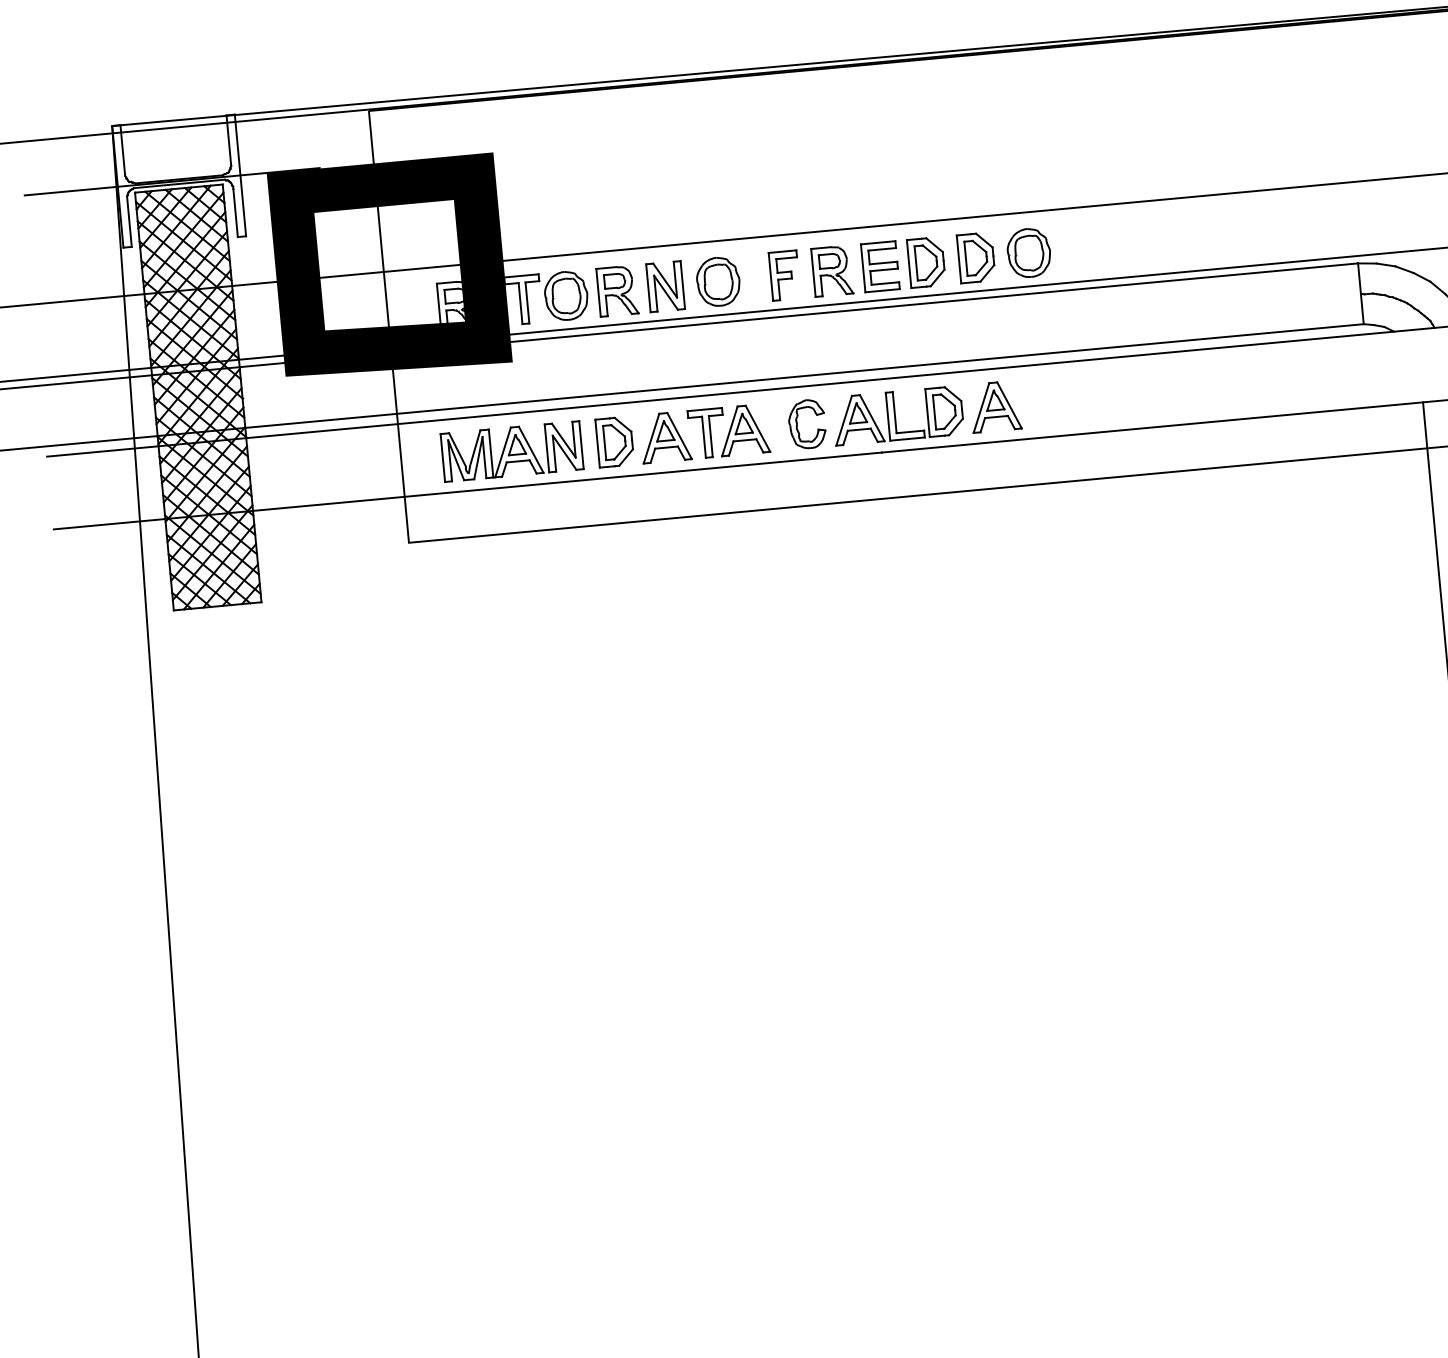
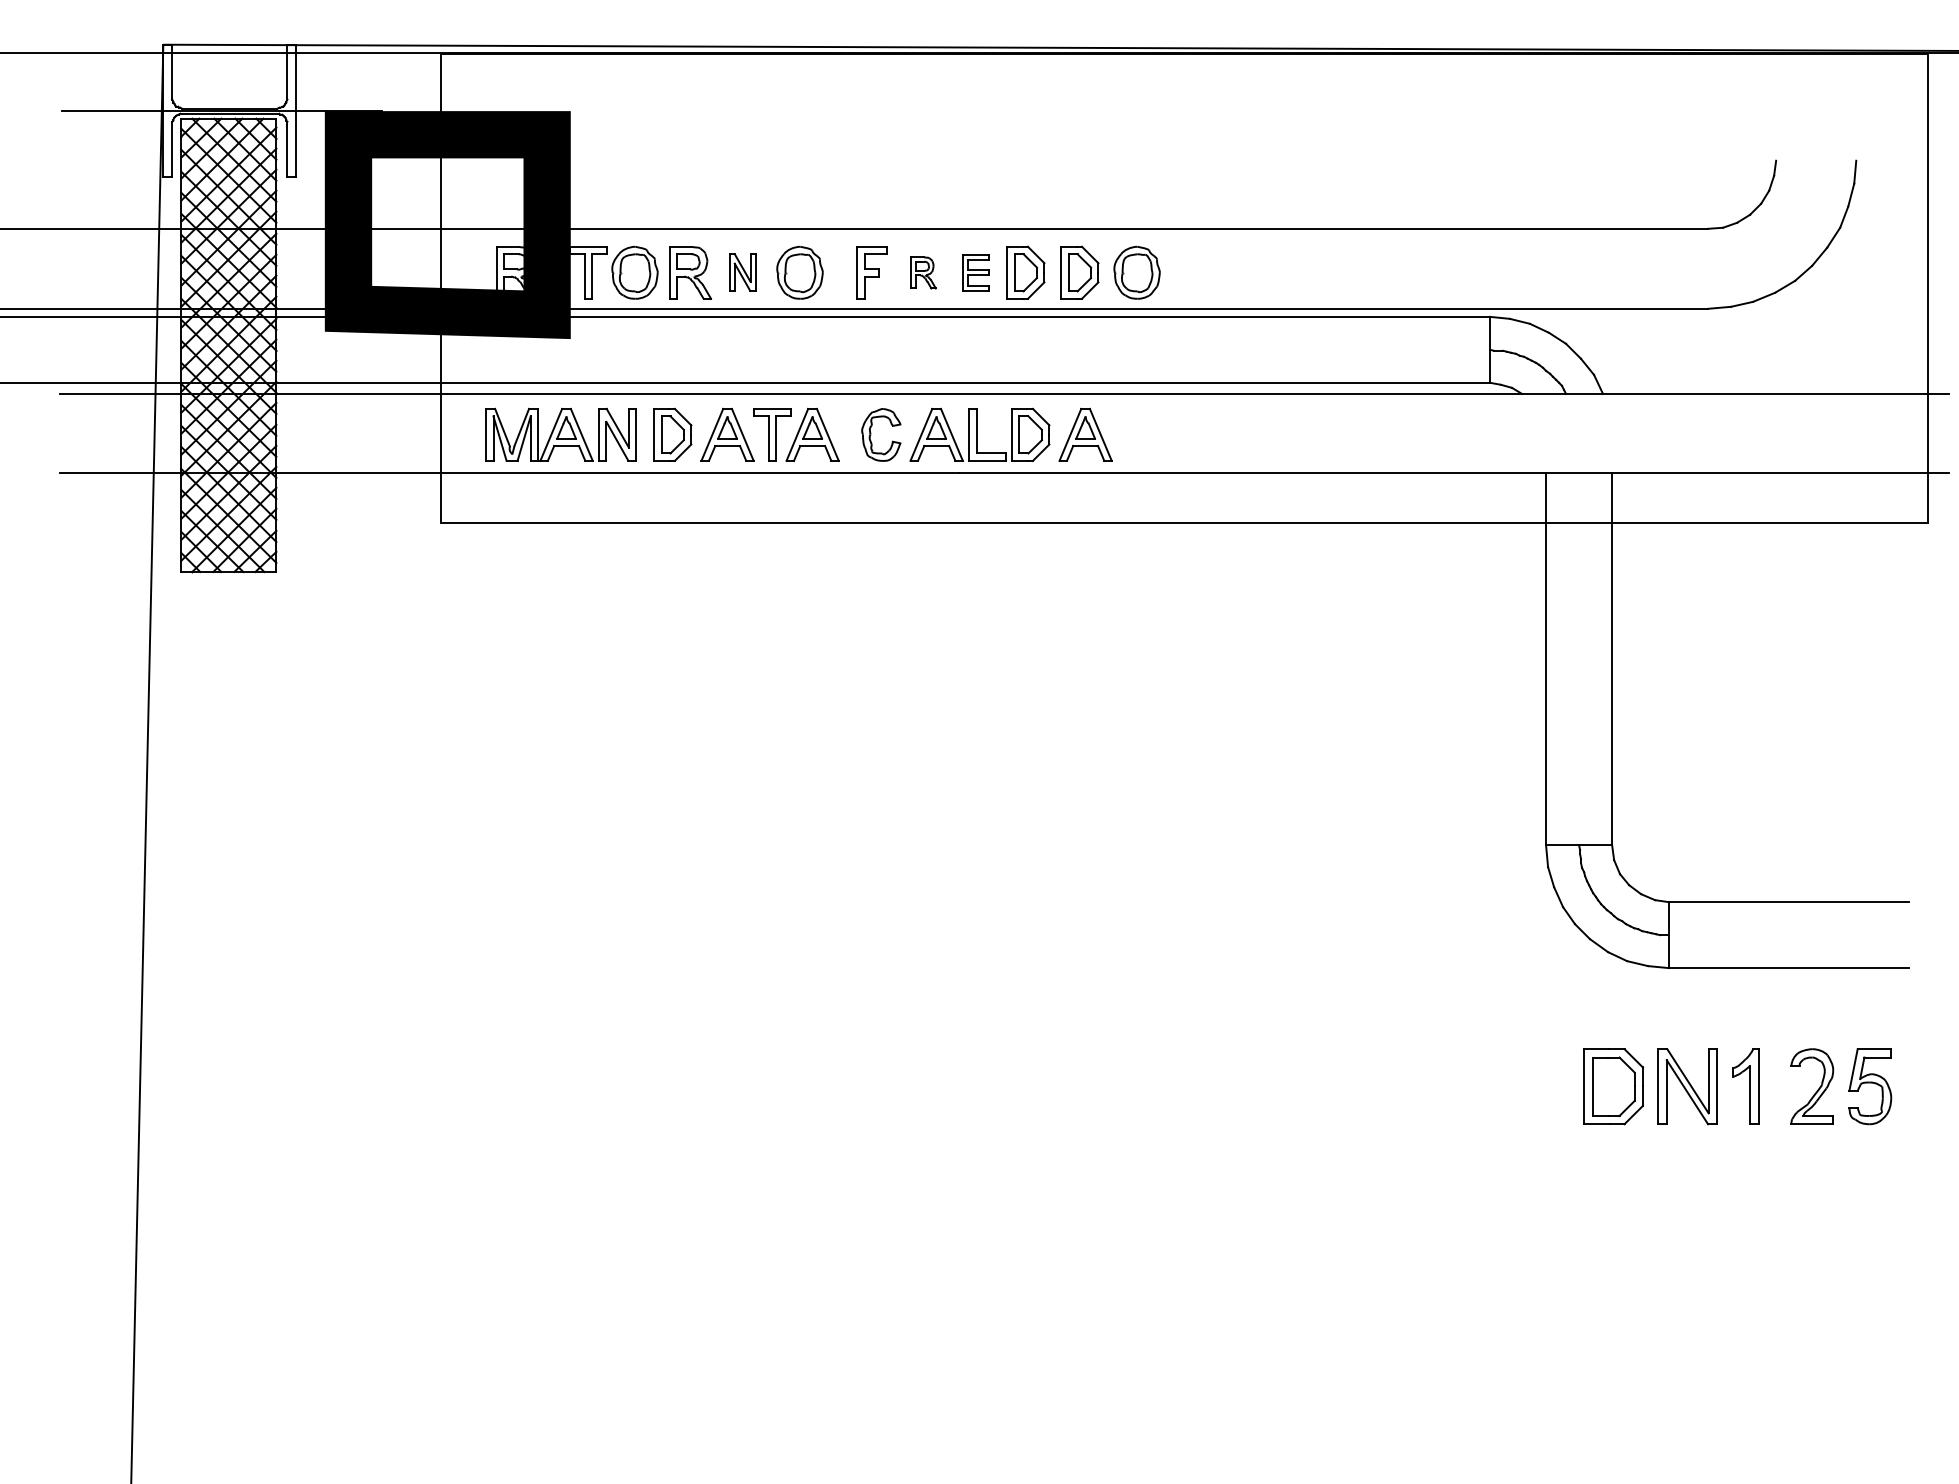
part: (880, 266) -> (975, 272), size x0.7
part: (832, 270) -> (923, 272), size x0.6
part: (665, 286) -> (742, 272), size x0.7

